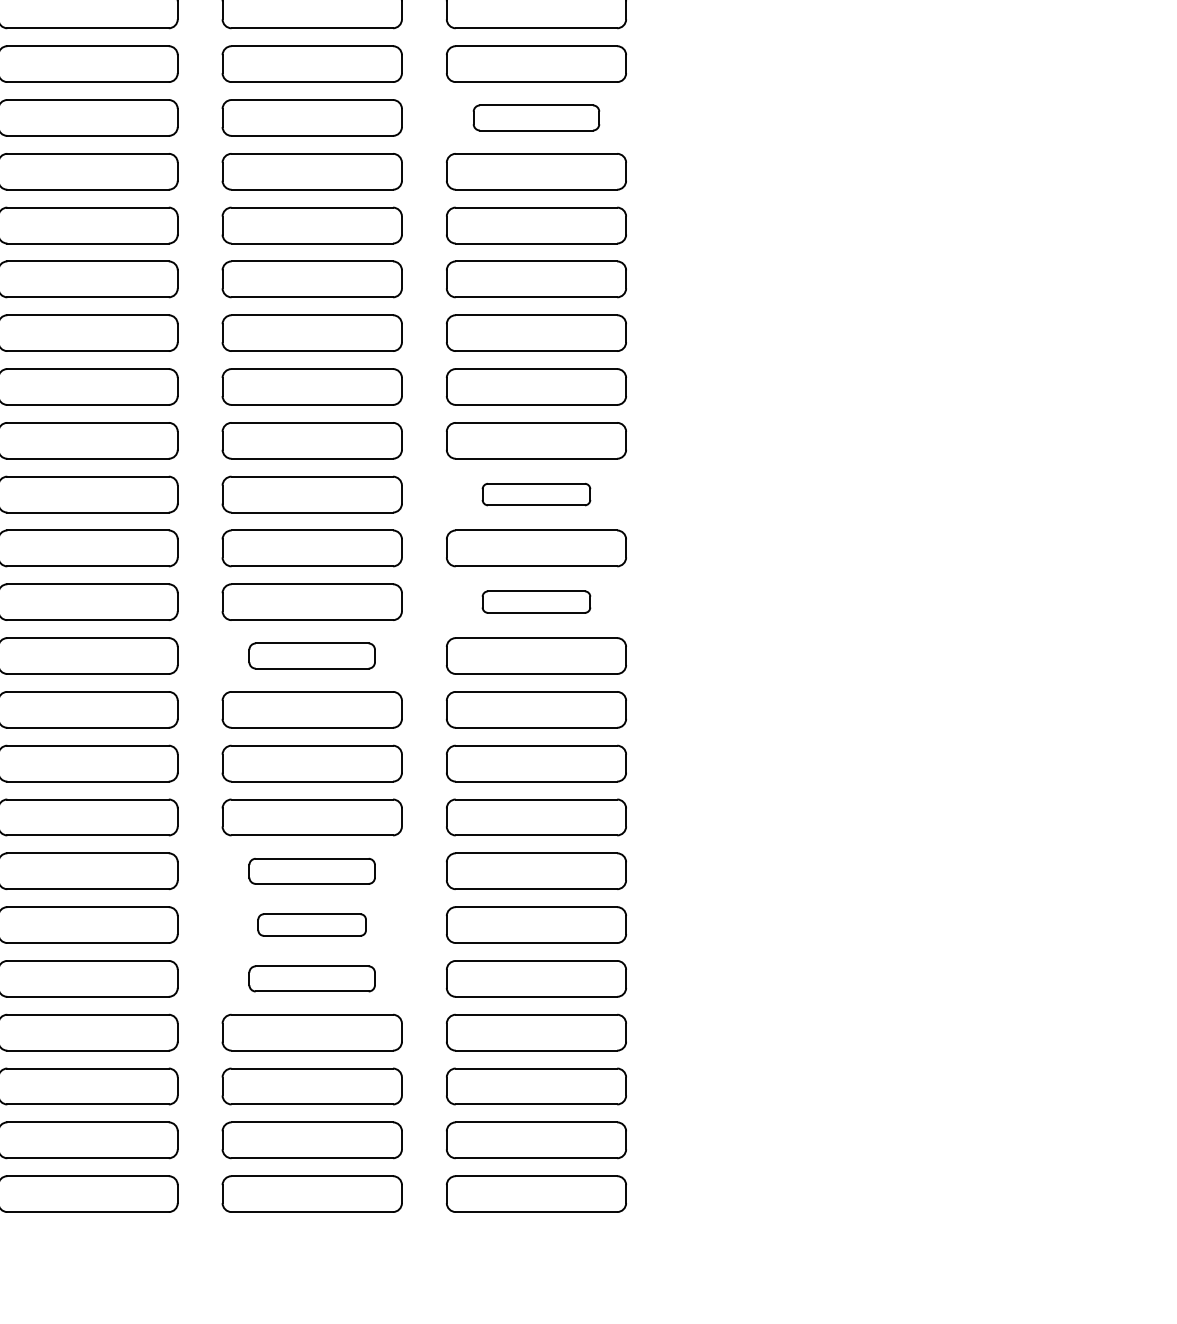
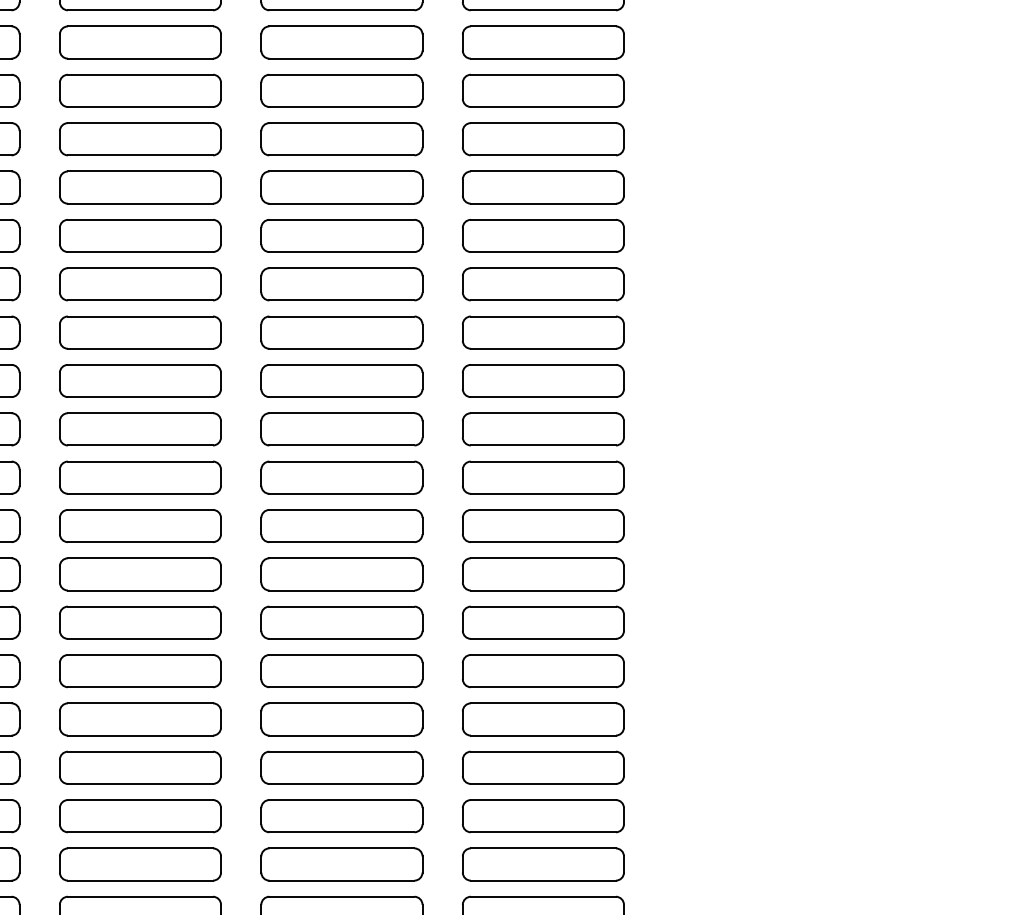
part: (536, 117) -> (543, 42), size x1.43
part: (536, 494) -> (543, 380), size x1.67
part: (536, 601) -> (543, 477), size x1.67
part: (311, 655) -> (341, 525), size x1.43
part: (311, 871) -> (341, 719), size x1.43
part: (311, 924) -> (341, 767), size x1.67
part: (311, 978) -> (341, 815), size x1.43

